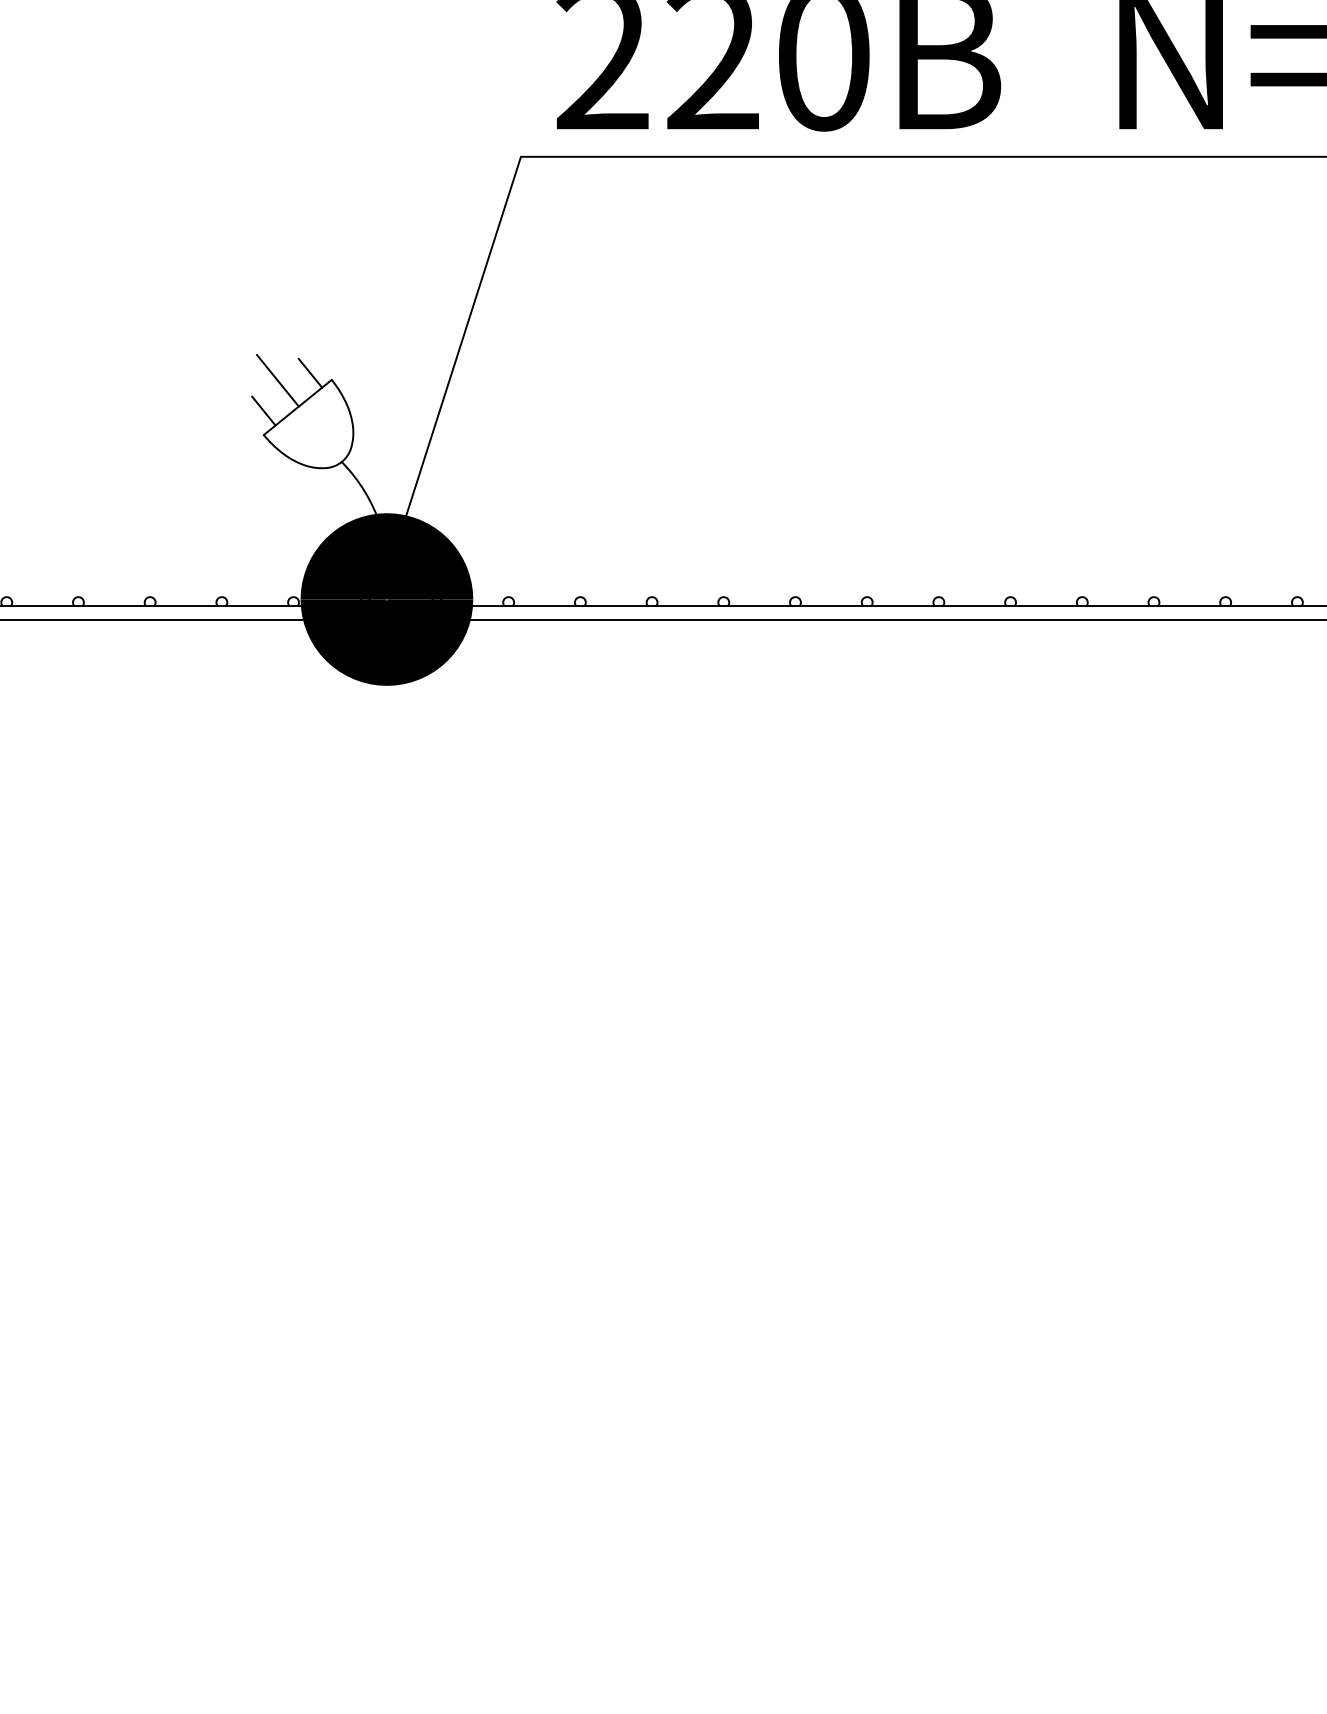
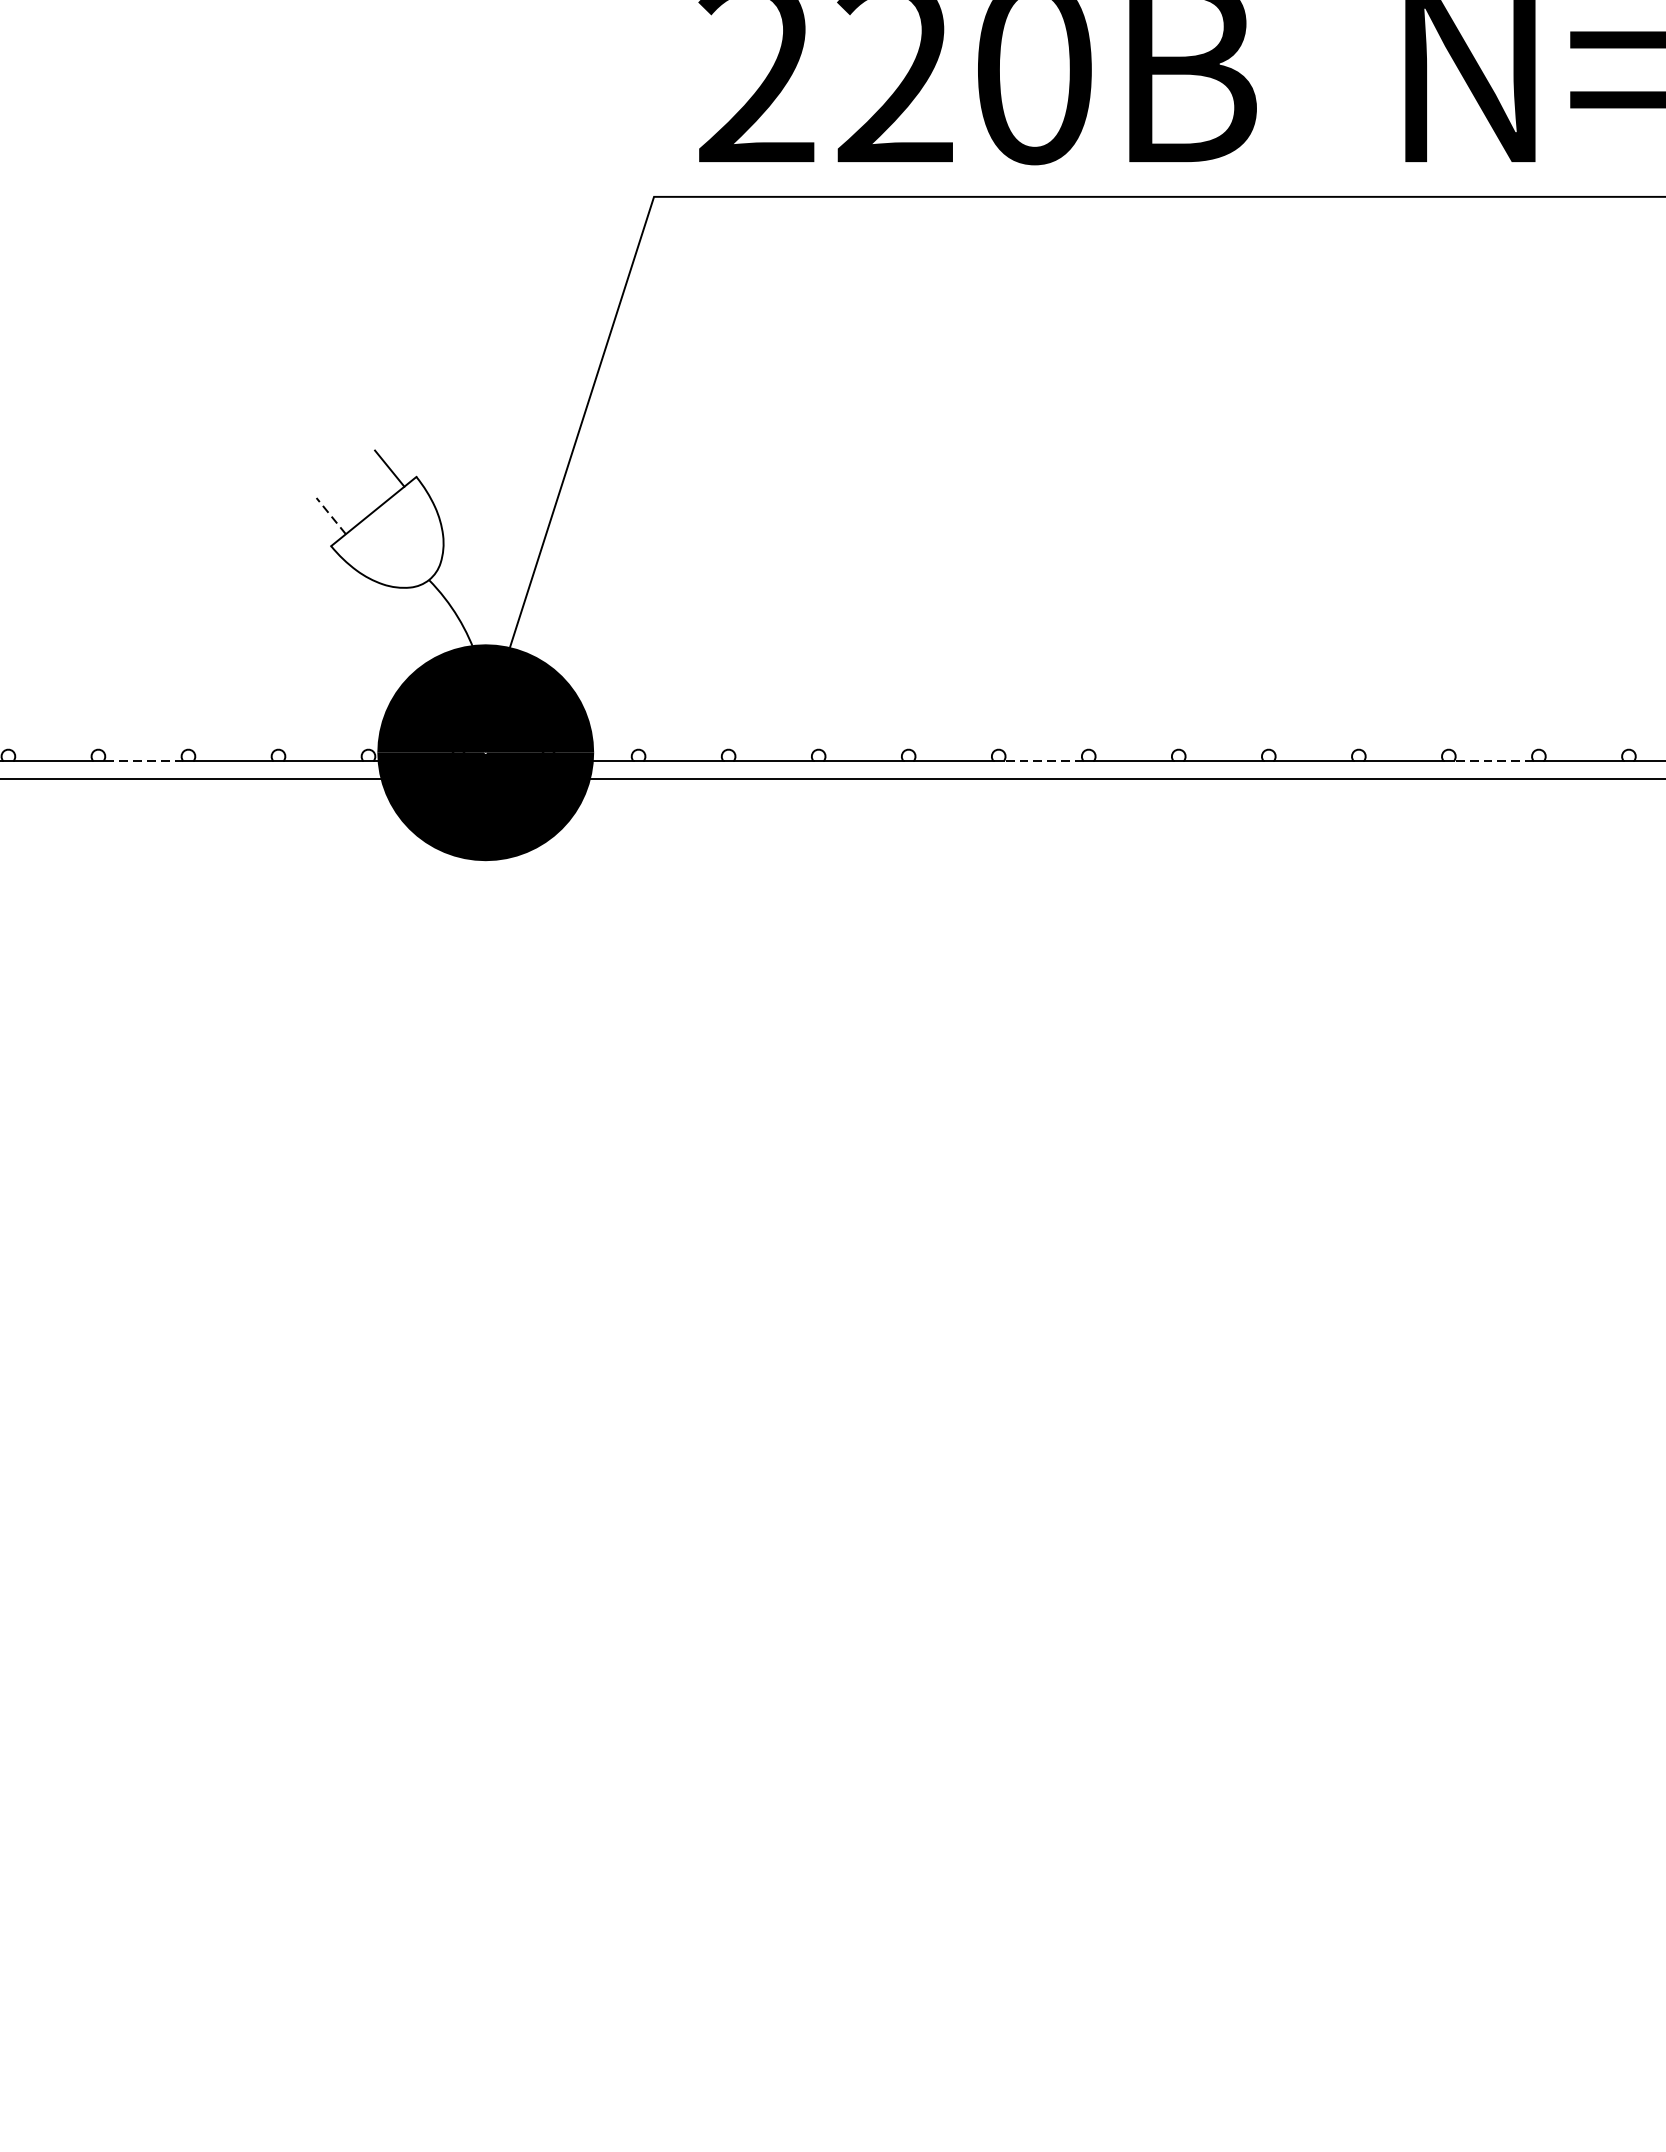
line: (277, 380) -> (348, 477), removed
line: (263, 411) -> (330, 516), solid -> dashed
line: (114, 606) -> (143, 761), solid -> dashed
line: (831, 606) -> (1043, 761), solid -> dashed
line: (1189, 606) -> (1493, 761), solid -> dashed

